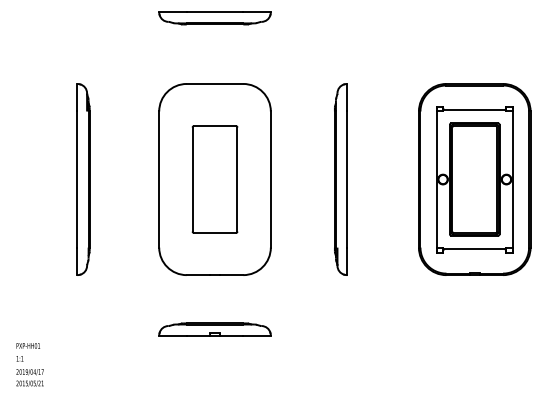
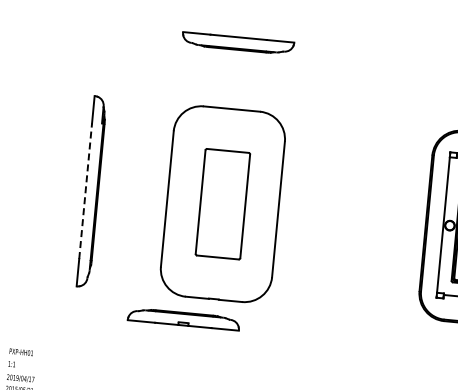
line: (77, 179) -> (86, 191), solid -> dashed
part: (340, 179) -> (347, 215), removed
part: (214, 329) -> (183, 318), moved

